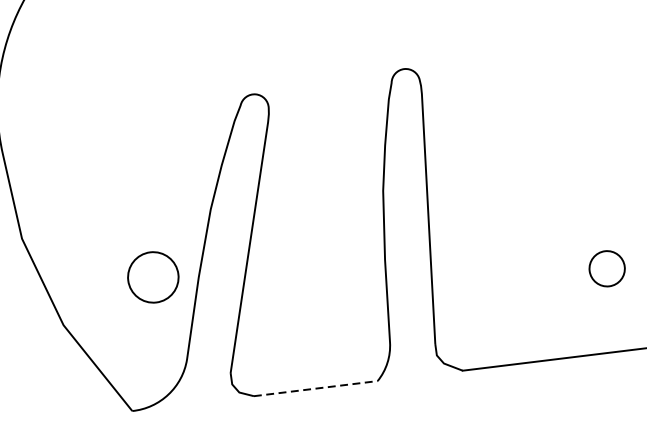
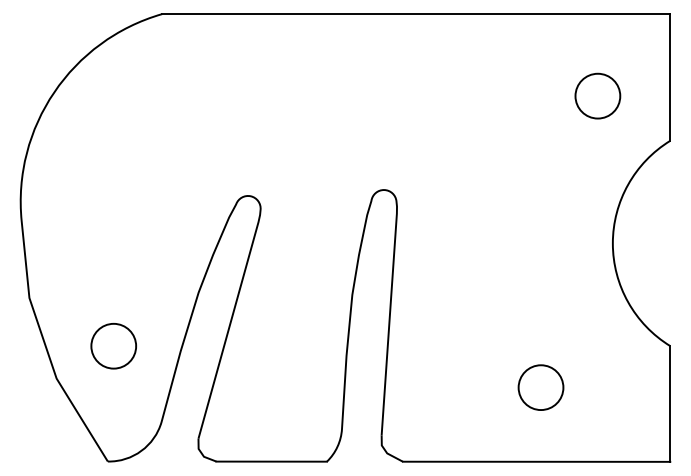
circle: (606, 268) -> (540, 387), size x1.43
circle: (153, 277) -> (113, 346), moved
line: (316, 388) -> (272, 461), dashed -> solid

